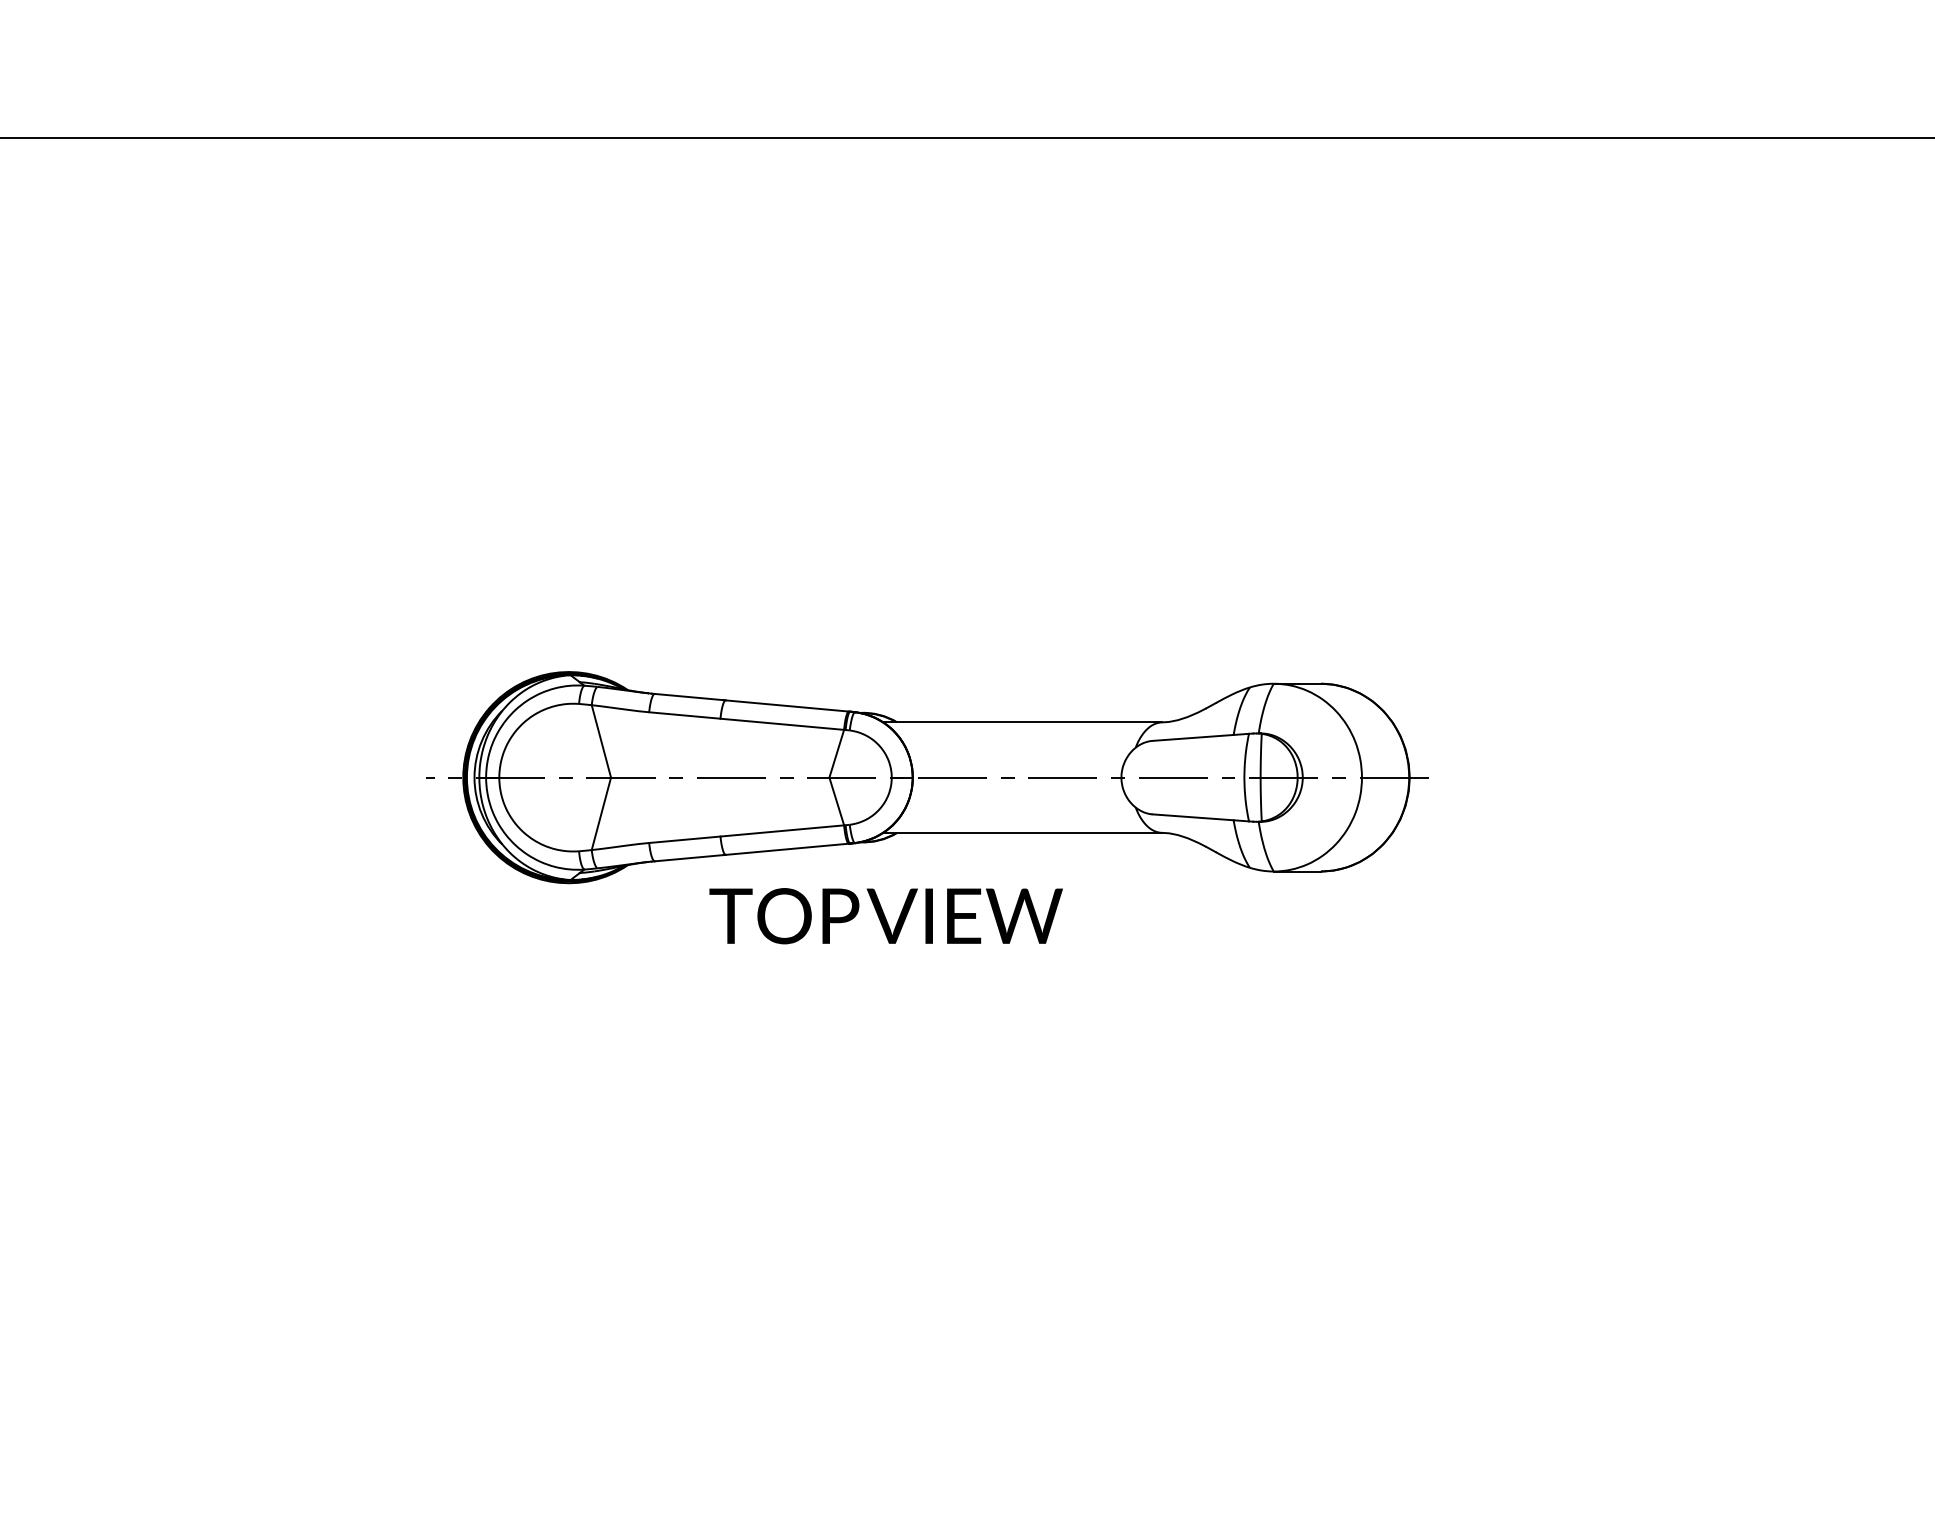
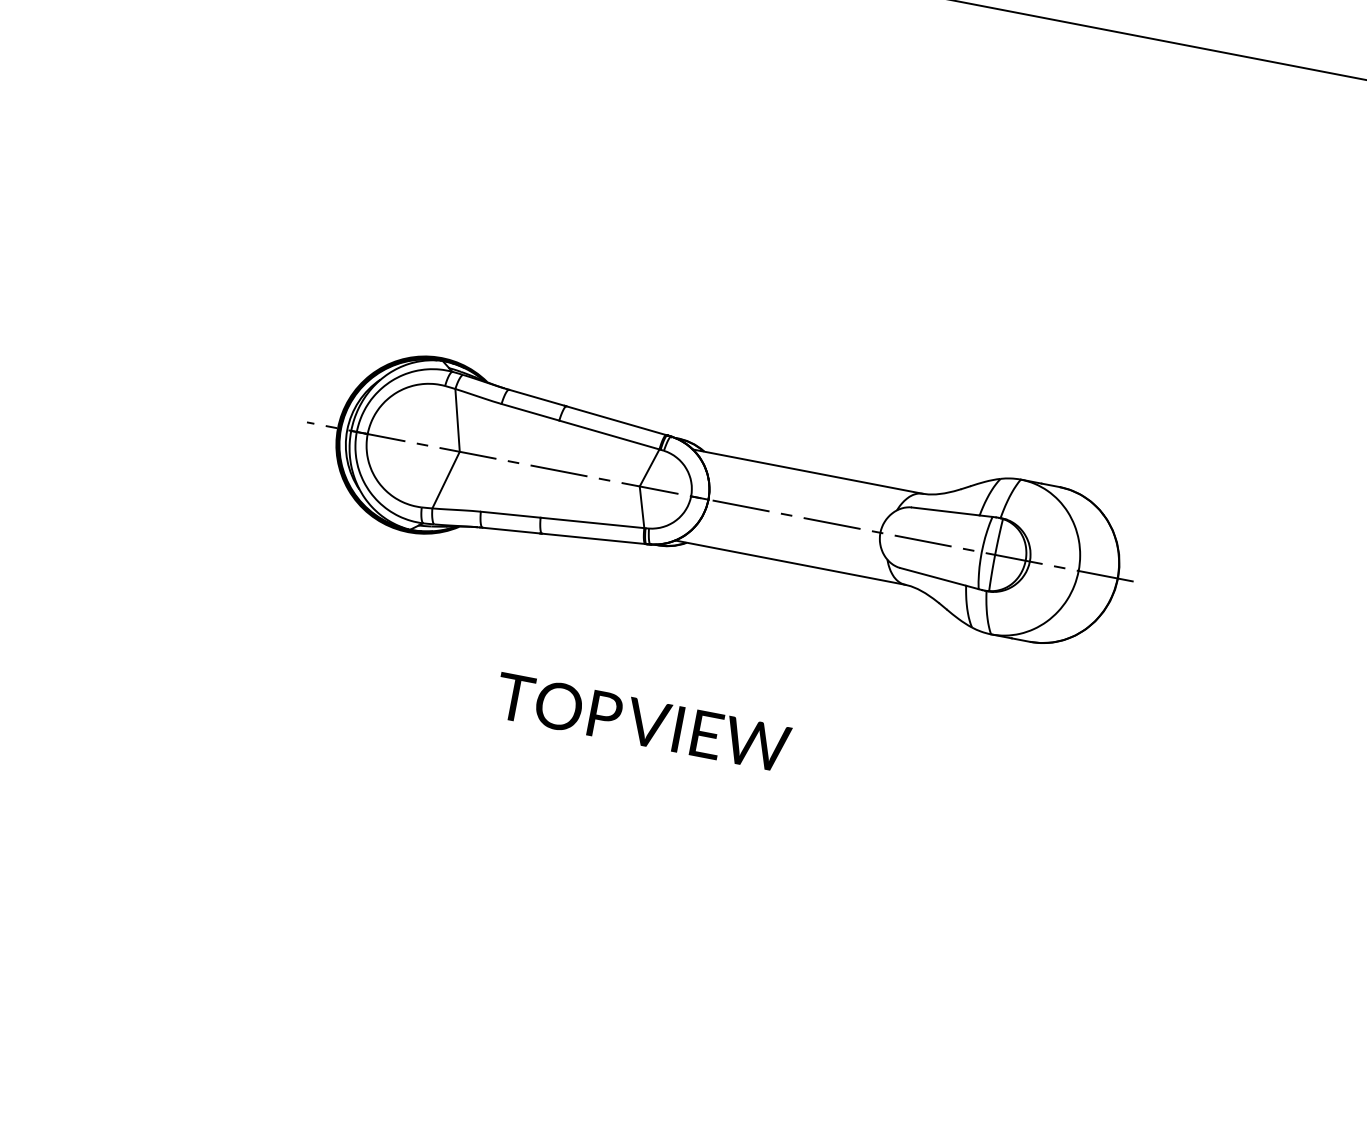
text: (885, 916) -> (642, 722), moved

